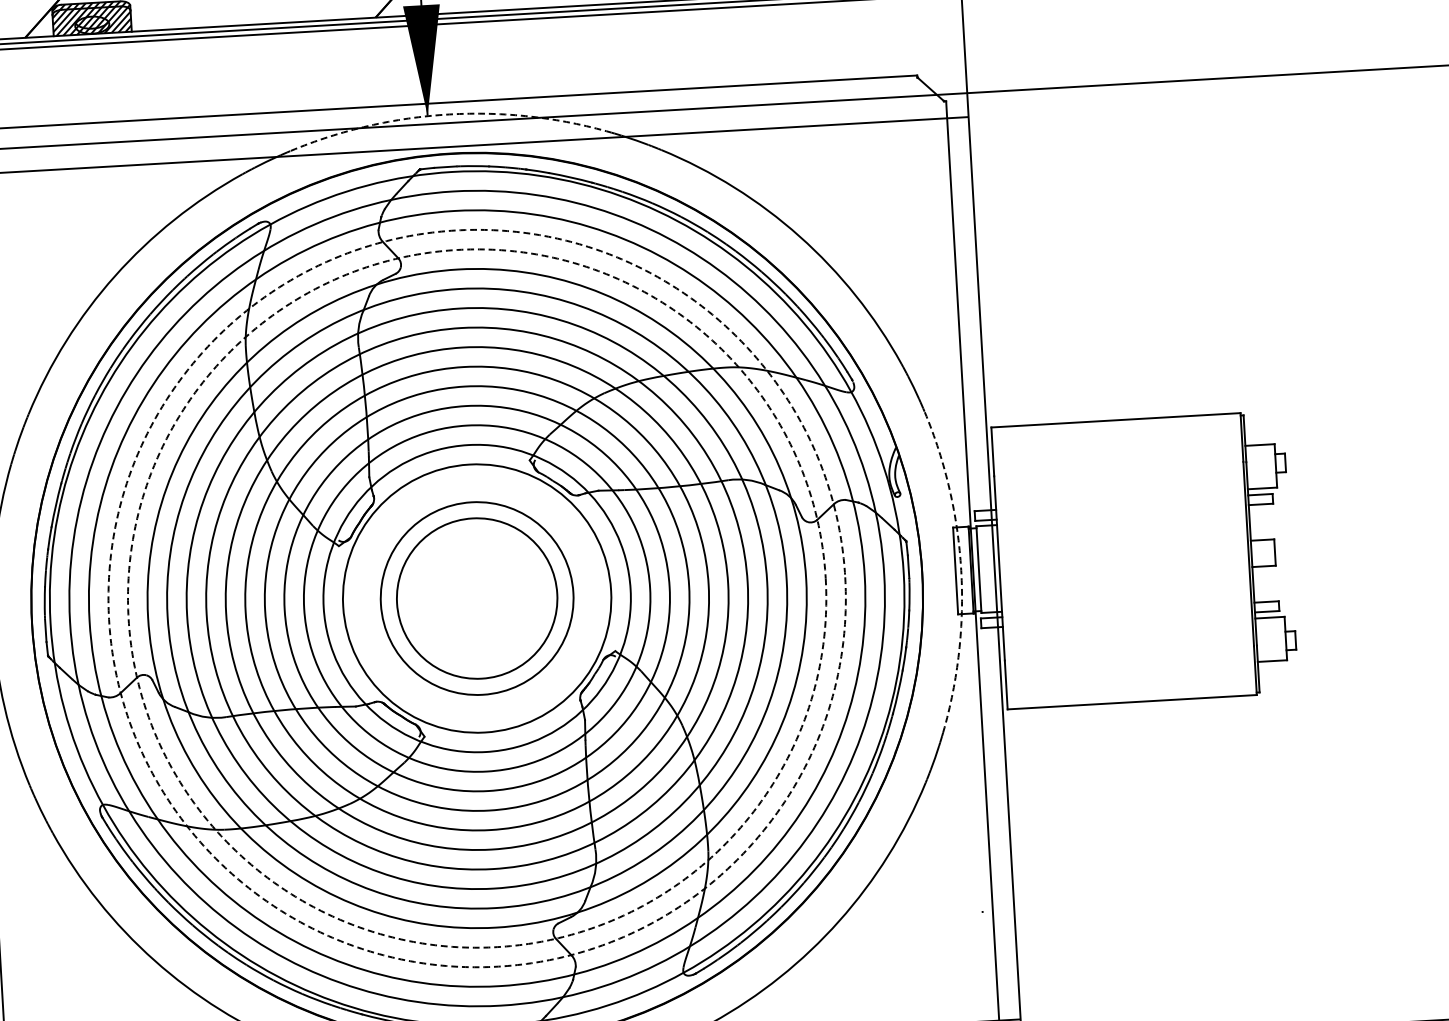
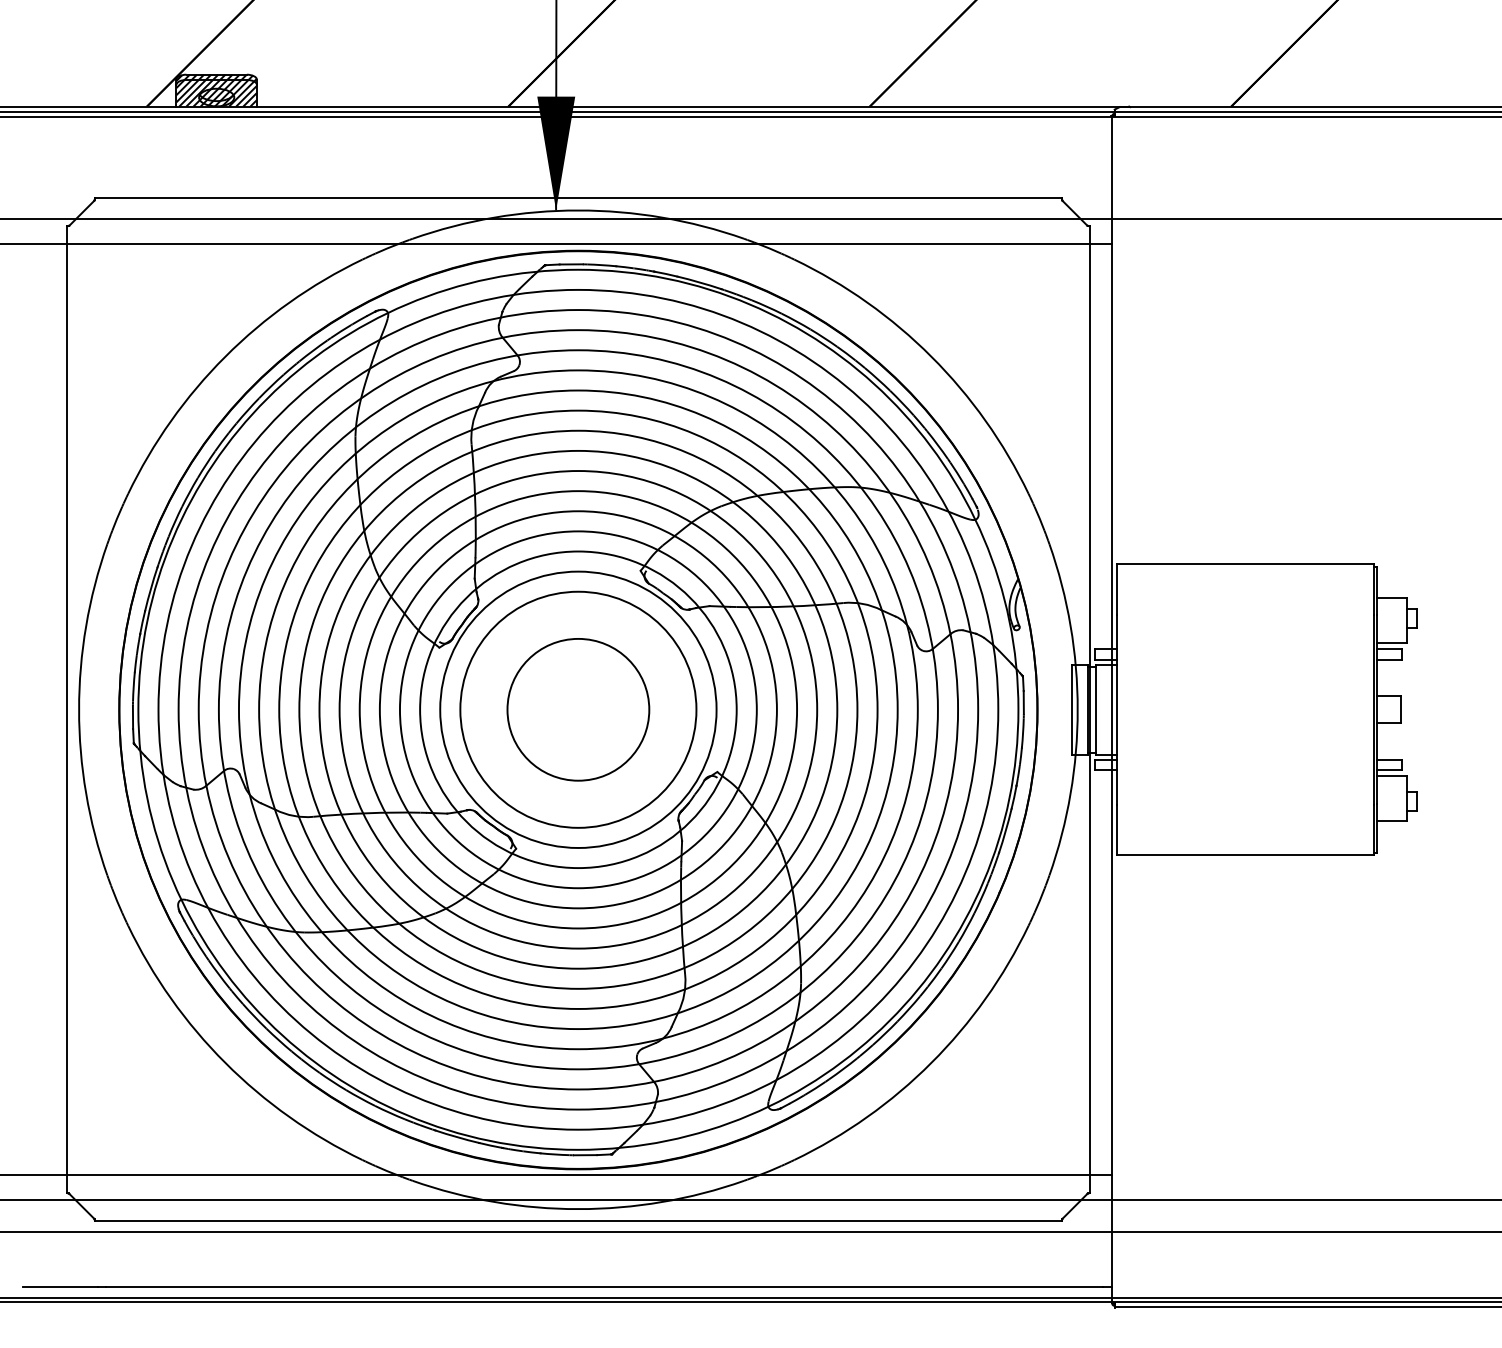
arc: (449, 114) -> (578, 210), dashed -> solid
arc: (961, 570) -> (1077, 709), dashed -> solid
circle: (476, 598) -> (577, 709), dashed -> solid
circle: (477, 598) -> (578, 709), dashed -> solid
circle: (477, 598) -> (578, 709), size x0.71
circle: (477, 598) -> (578, 709), size x1.43

